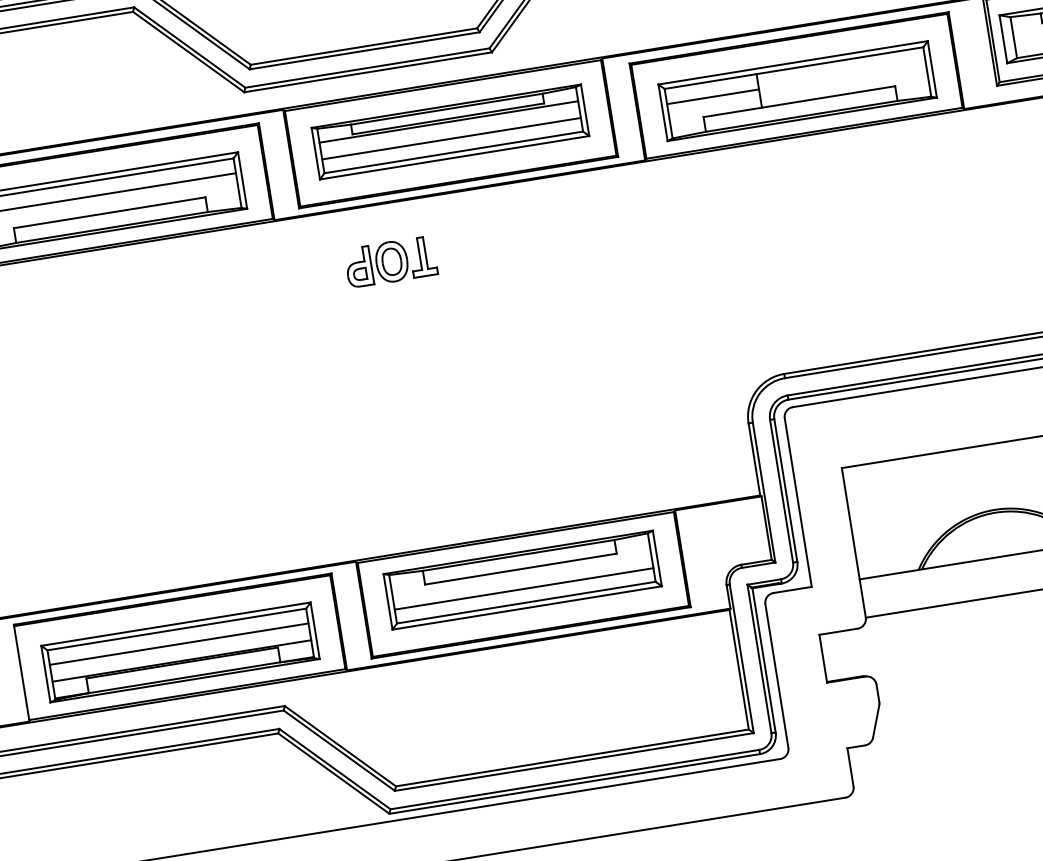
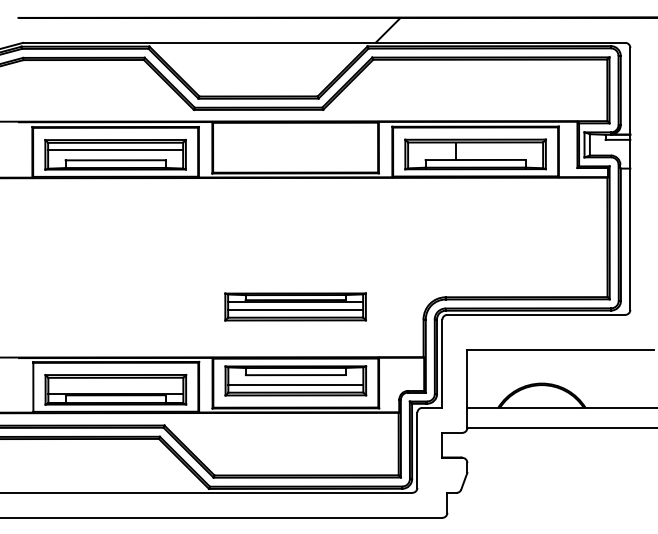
line: (713, 96) -> (432, 150), removed
part: (450, 131) -> (295, 306), moved
part: (390, 262) -> (254, 208), removed
line: (178, 644) -> (115, 385), removed

